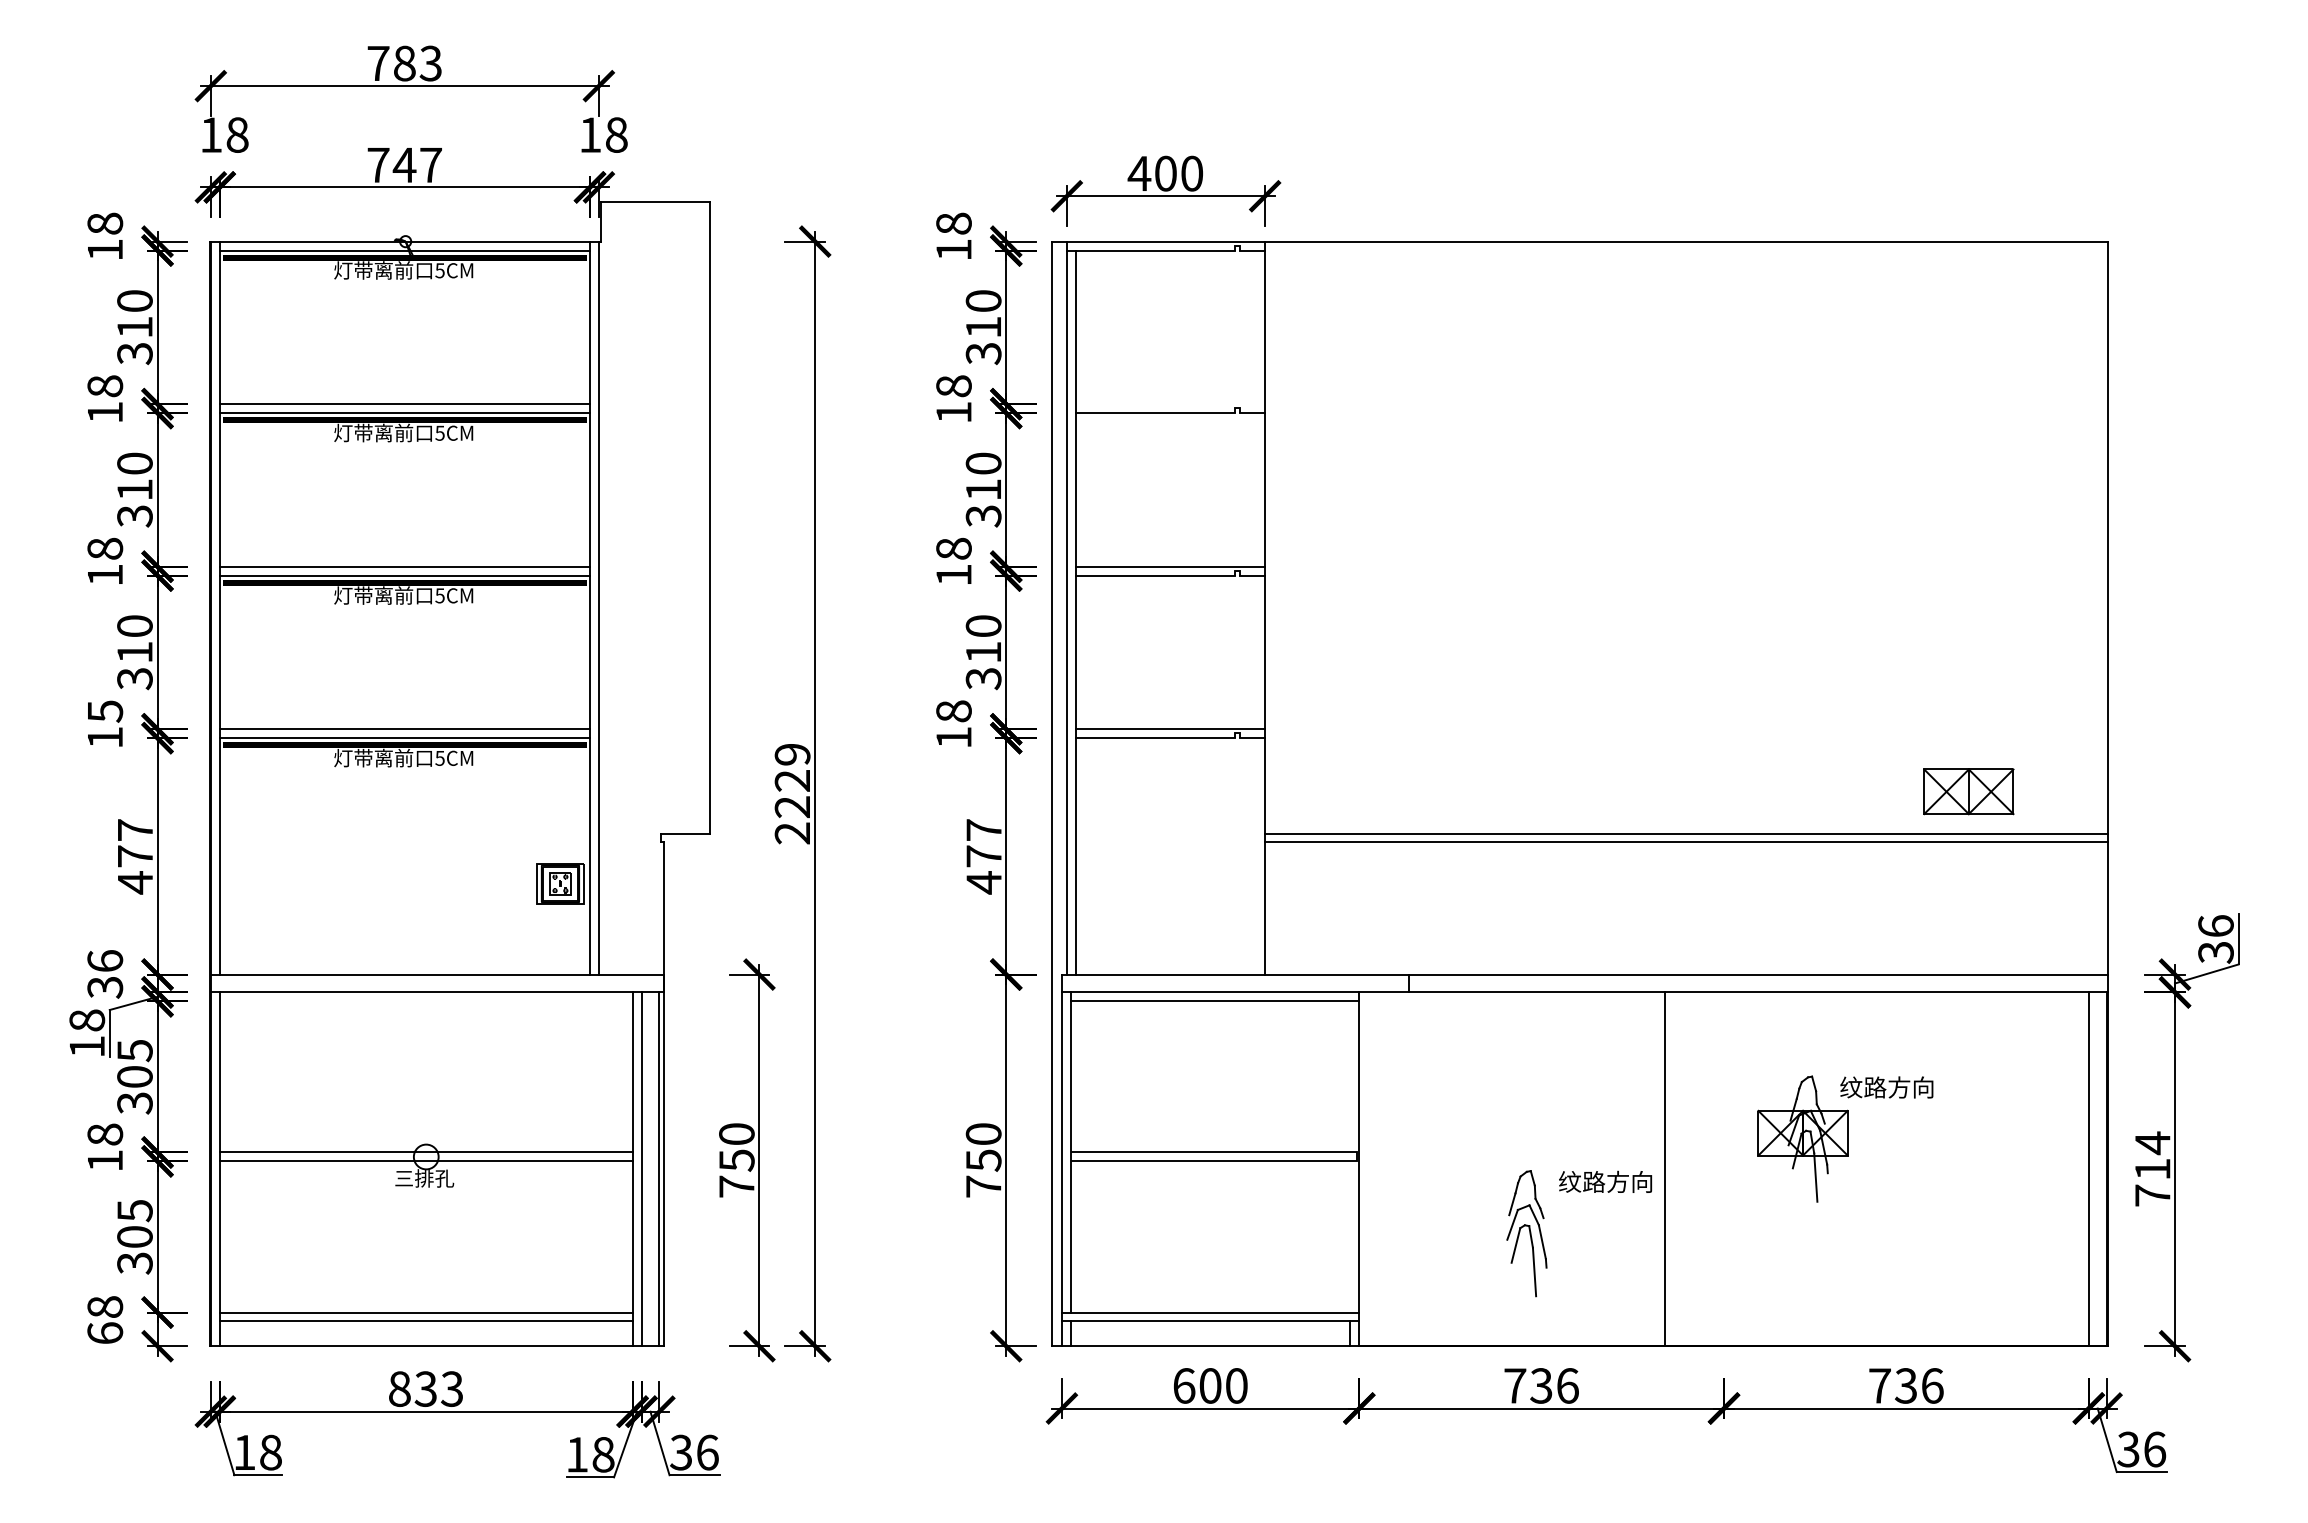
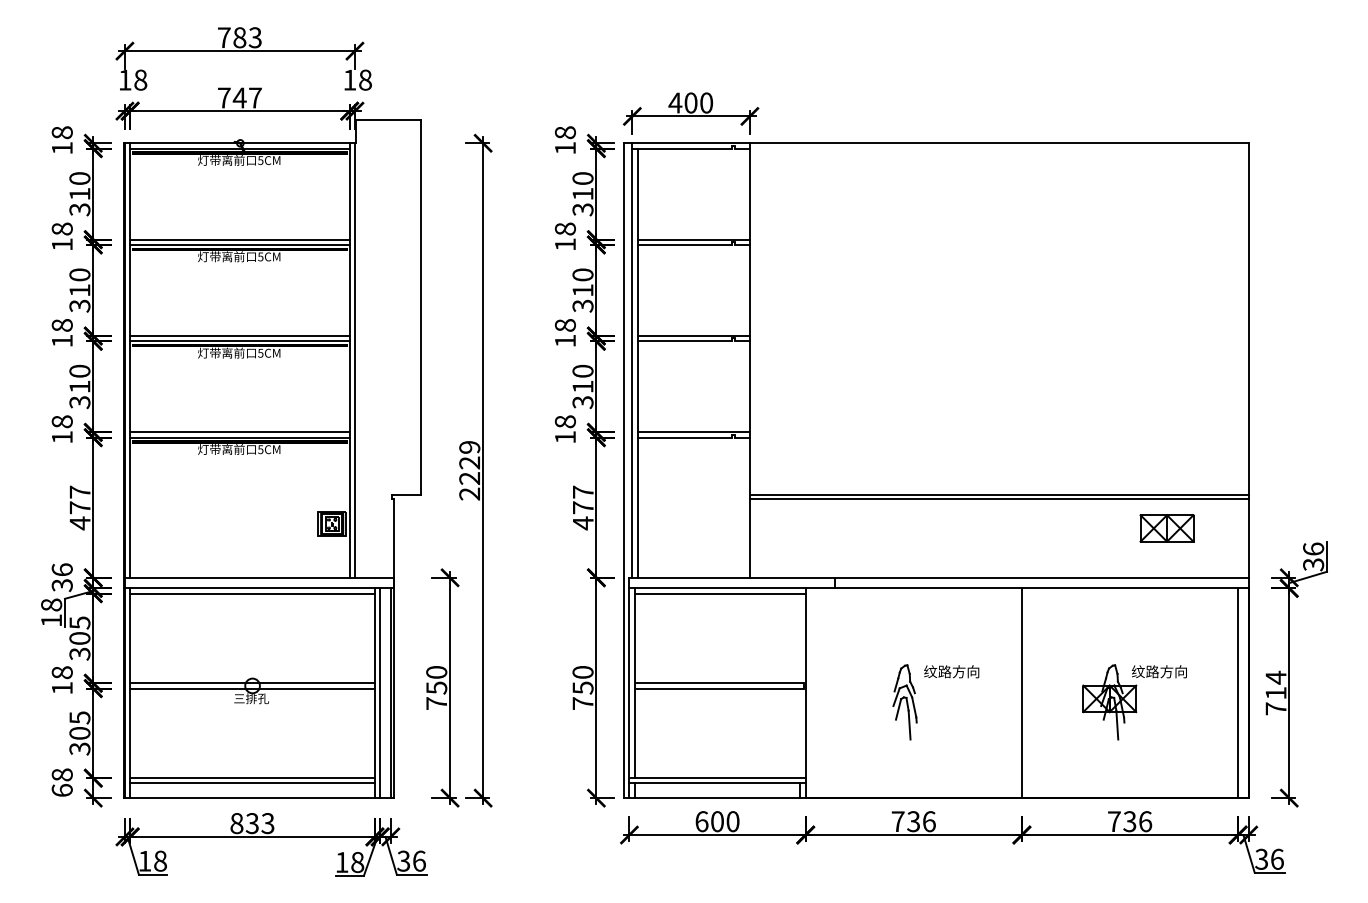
line: (1170, 403) -> (693, 239), added
text: (103, 710) -> (61, 421), 15 -> 18
part: (1967, 791) -> (1166, 528), moved
line: (426, 1001) -> (252, 593), added
part: (1844, 1139) -> (1134, 702), moved
line: (1664, 1169) -> (1021, 693), moved
part: (1544, 1242) -> (915, 707), moved

